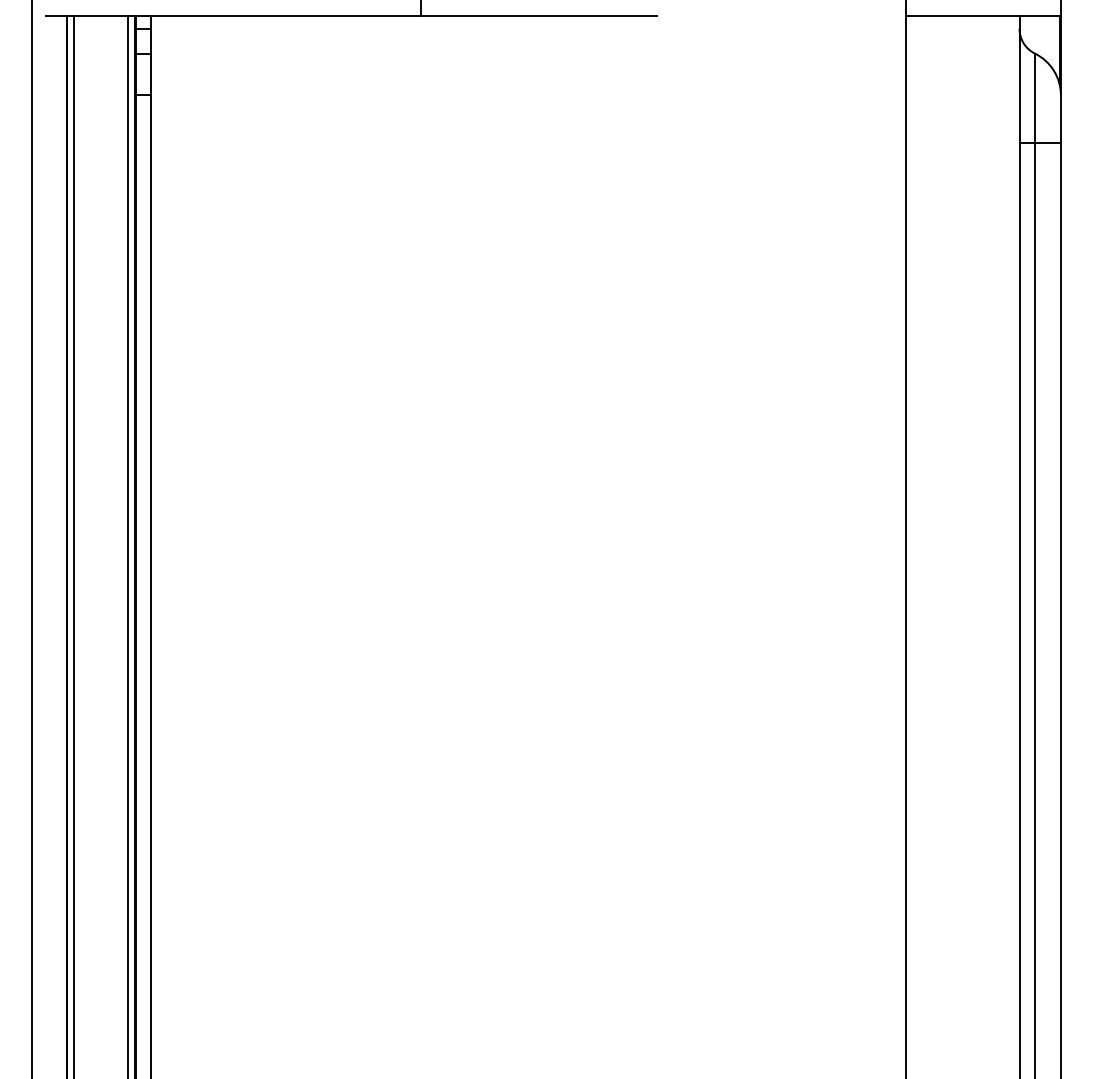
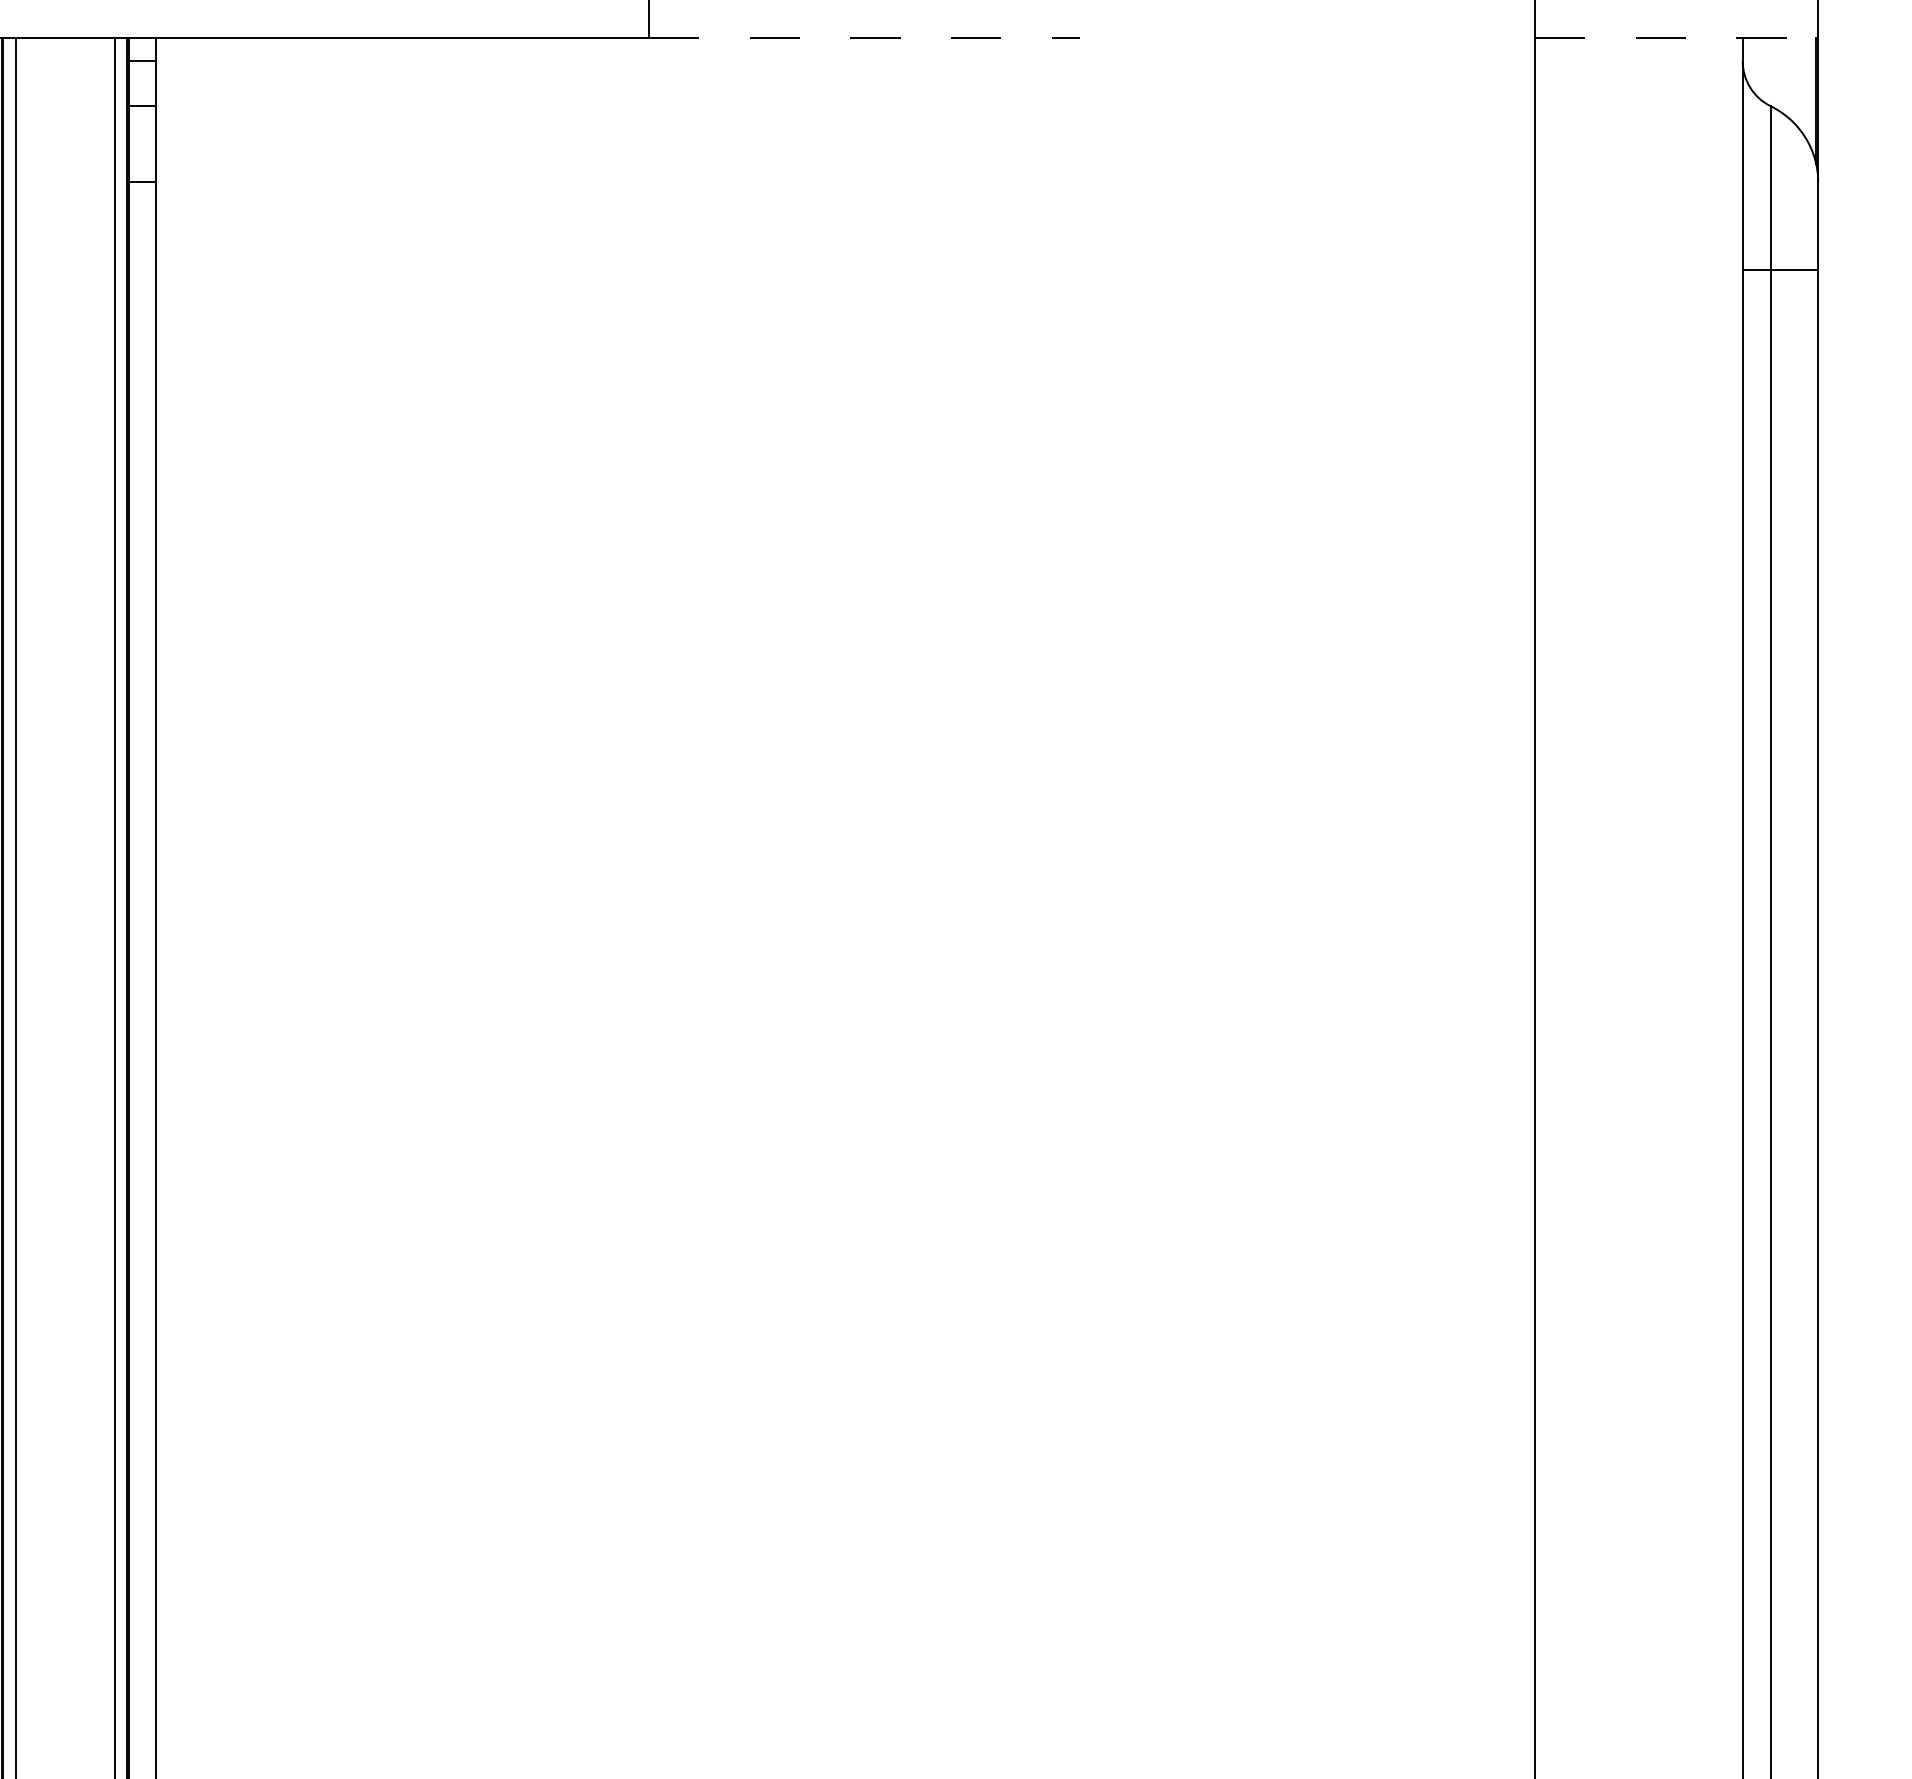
line: (538, 16) -> (863, 38), solid -> dashed
line: (983, 16) -> (1676, 38), solid -> dashed

